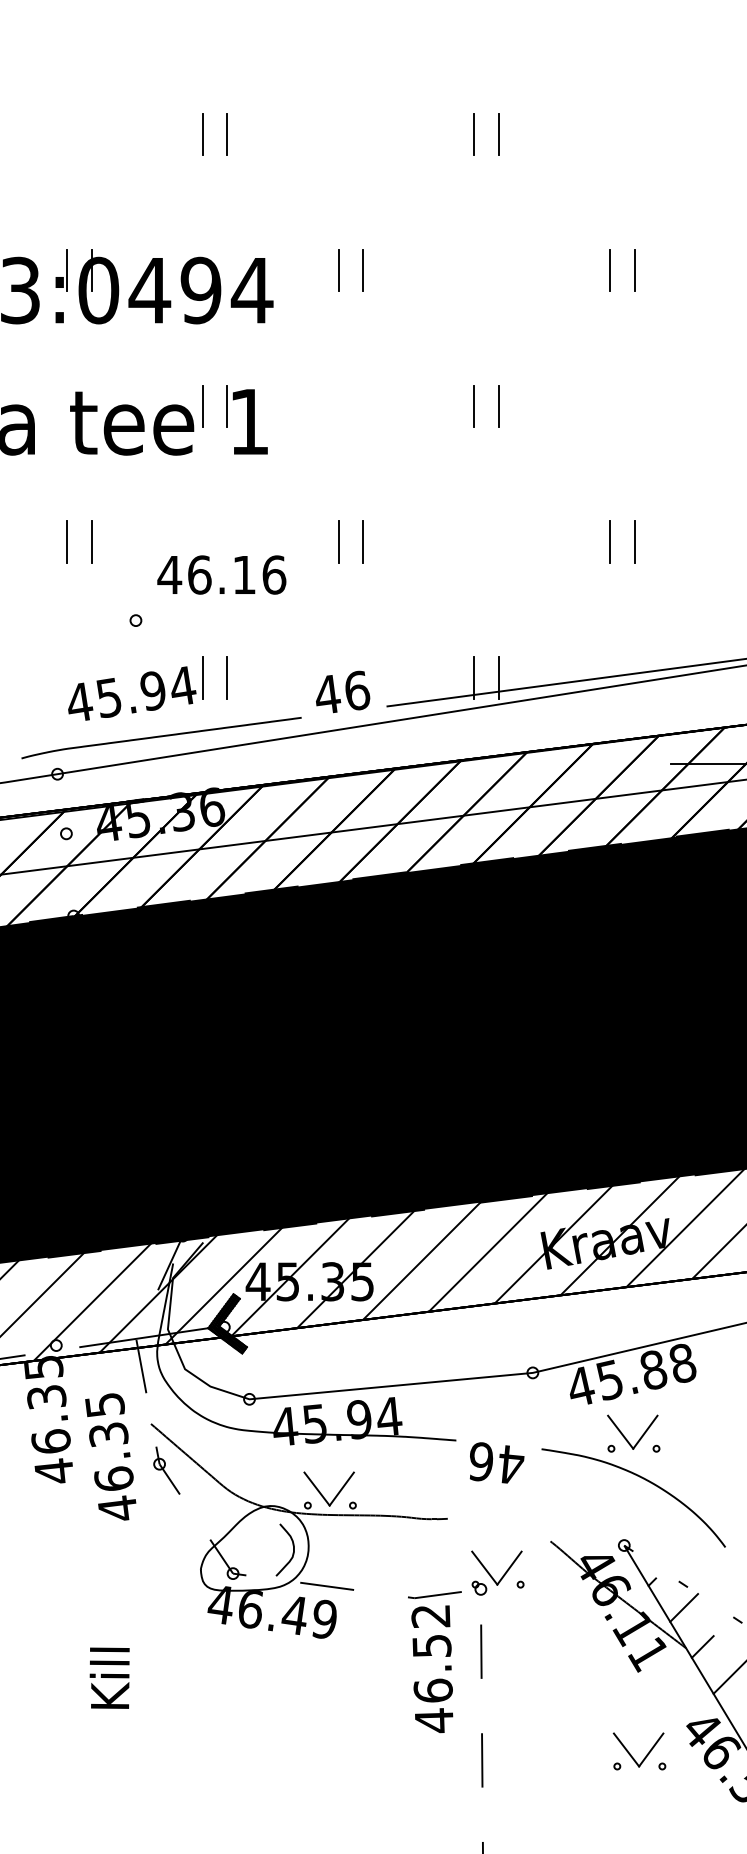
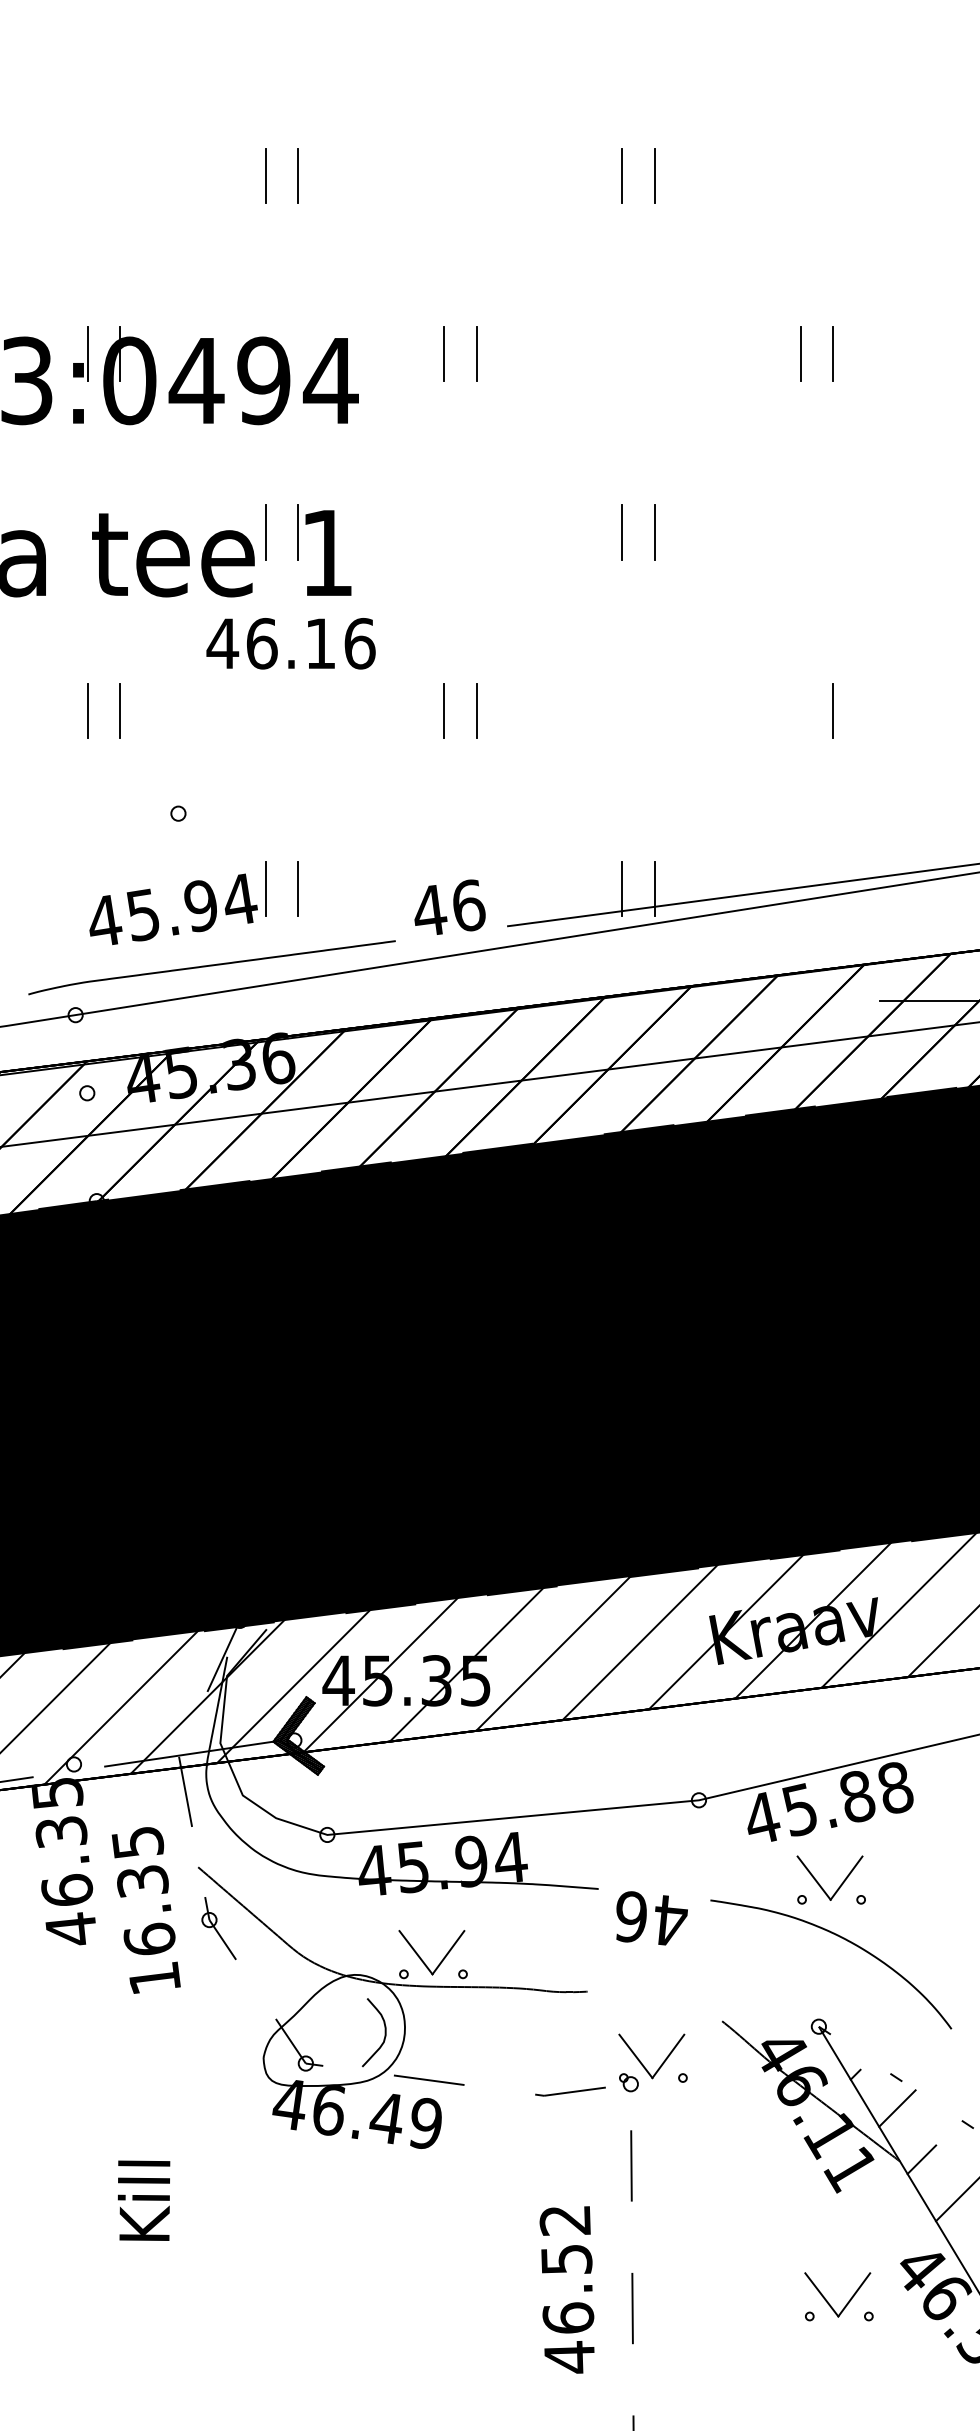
line: (610, 541) -> (800, 709), removed
text: (221, 574) -> (290, 643), moved
text: (117, 1507) -> (154, 1976), 46.35 -> 16.35
text: (432, 1669) -> (567, 2290), moved

